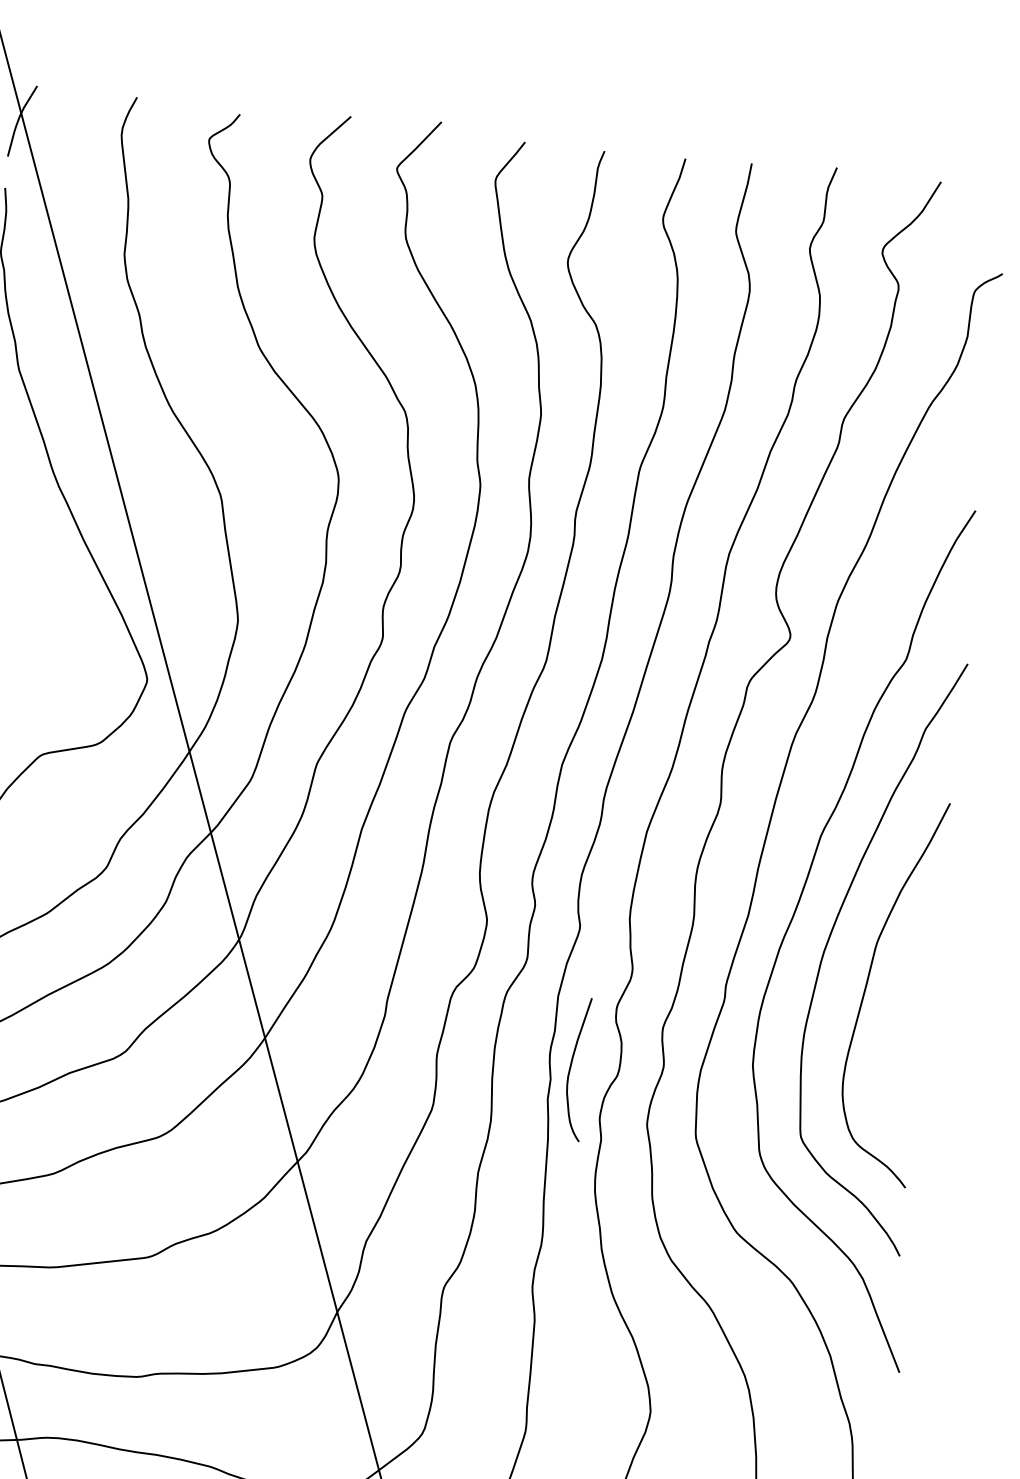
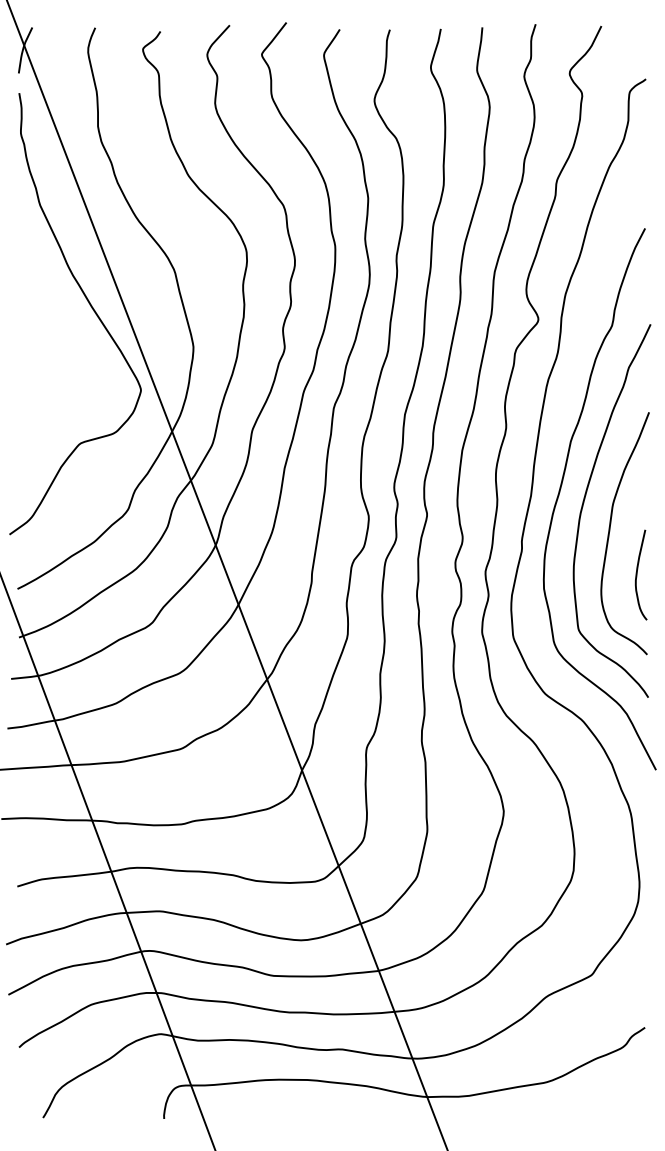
curve: (571, 1067) -> (637, 574), moved

